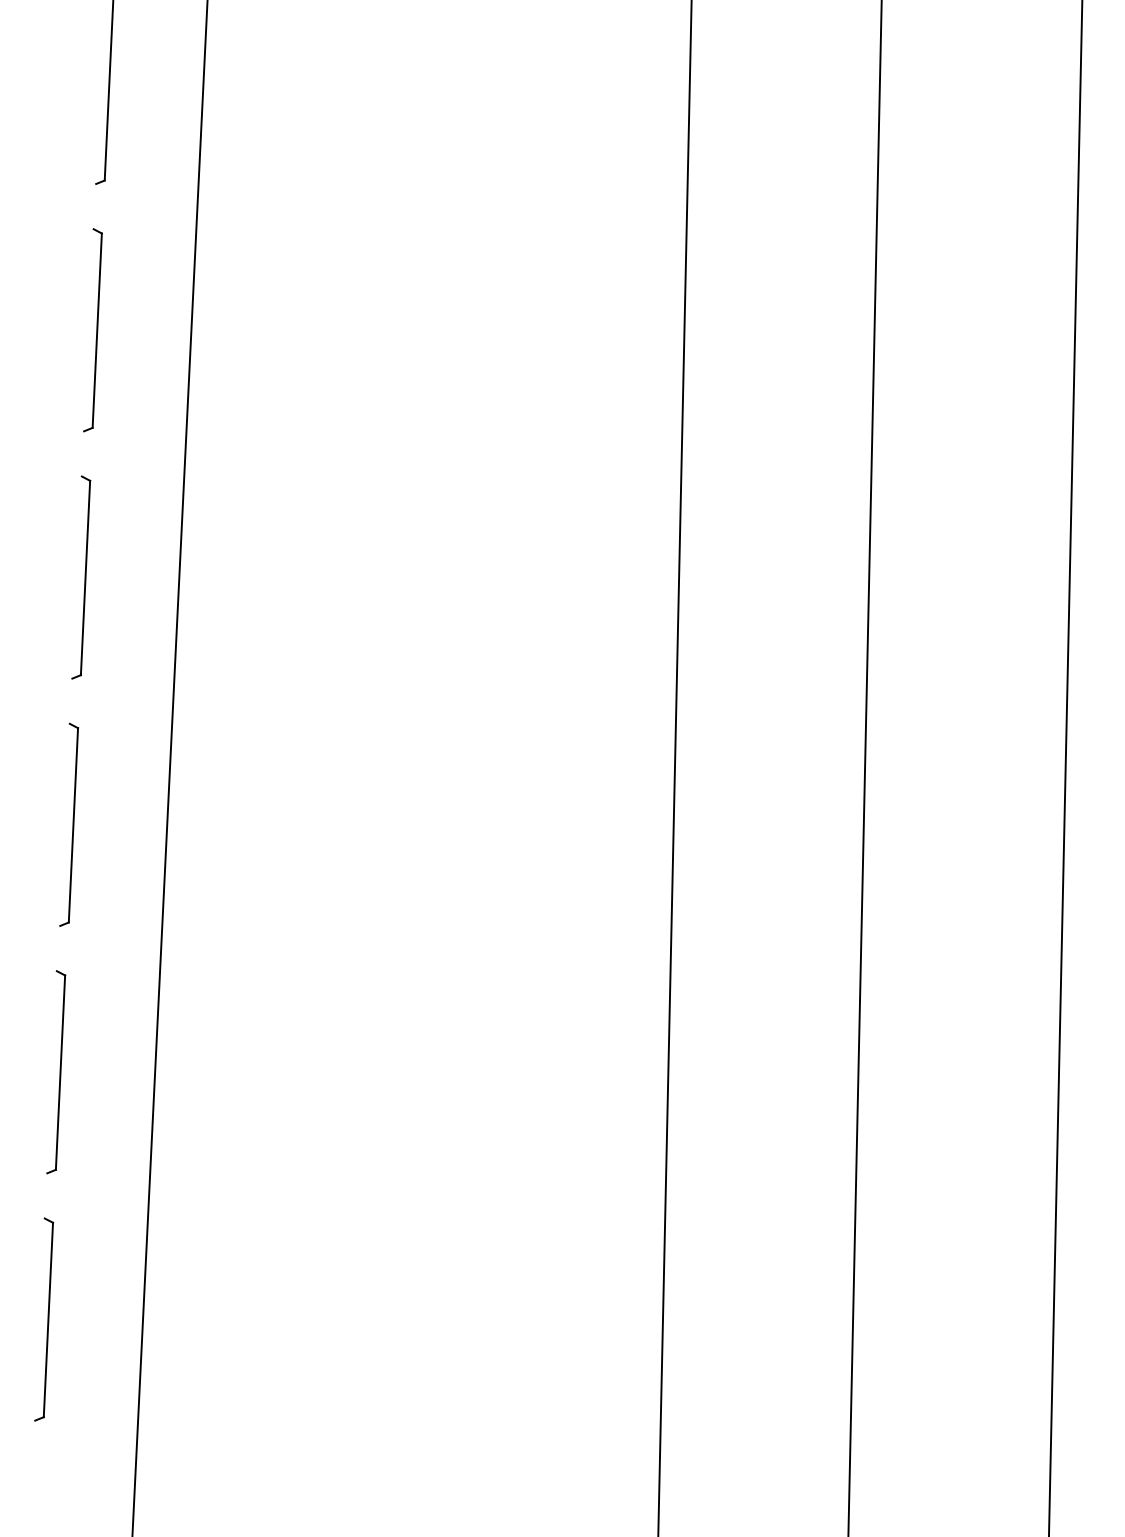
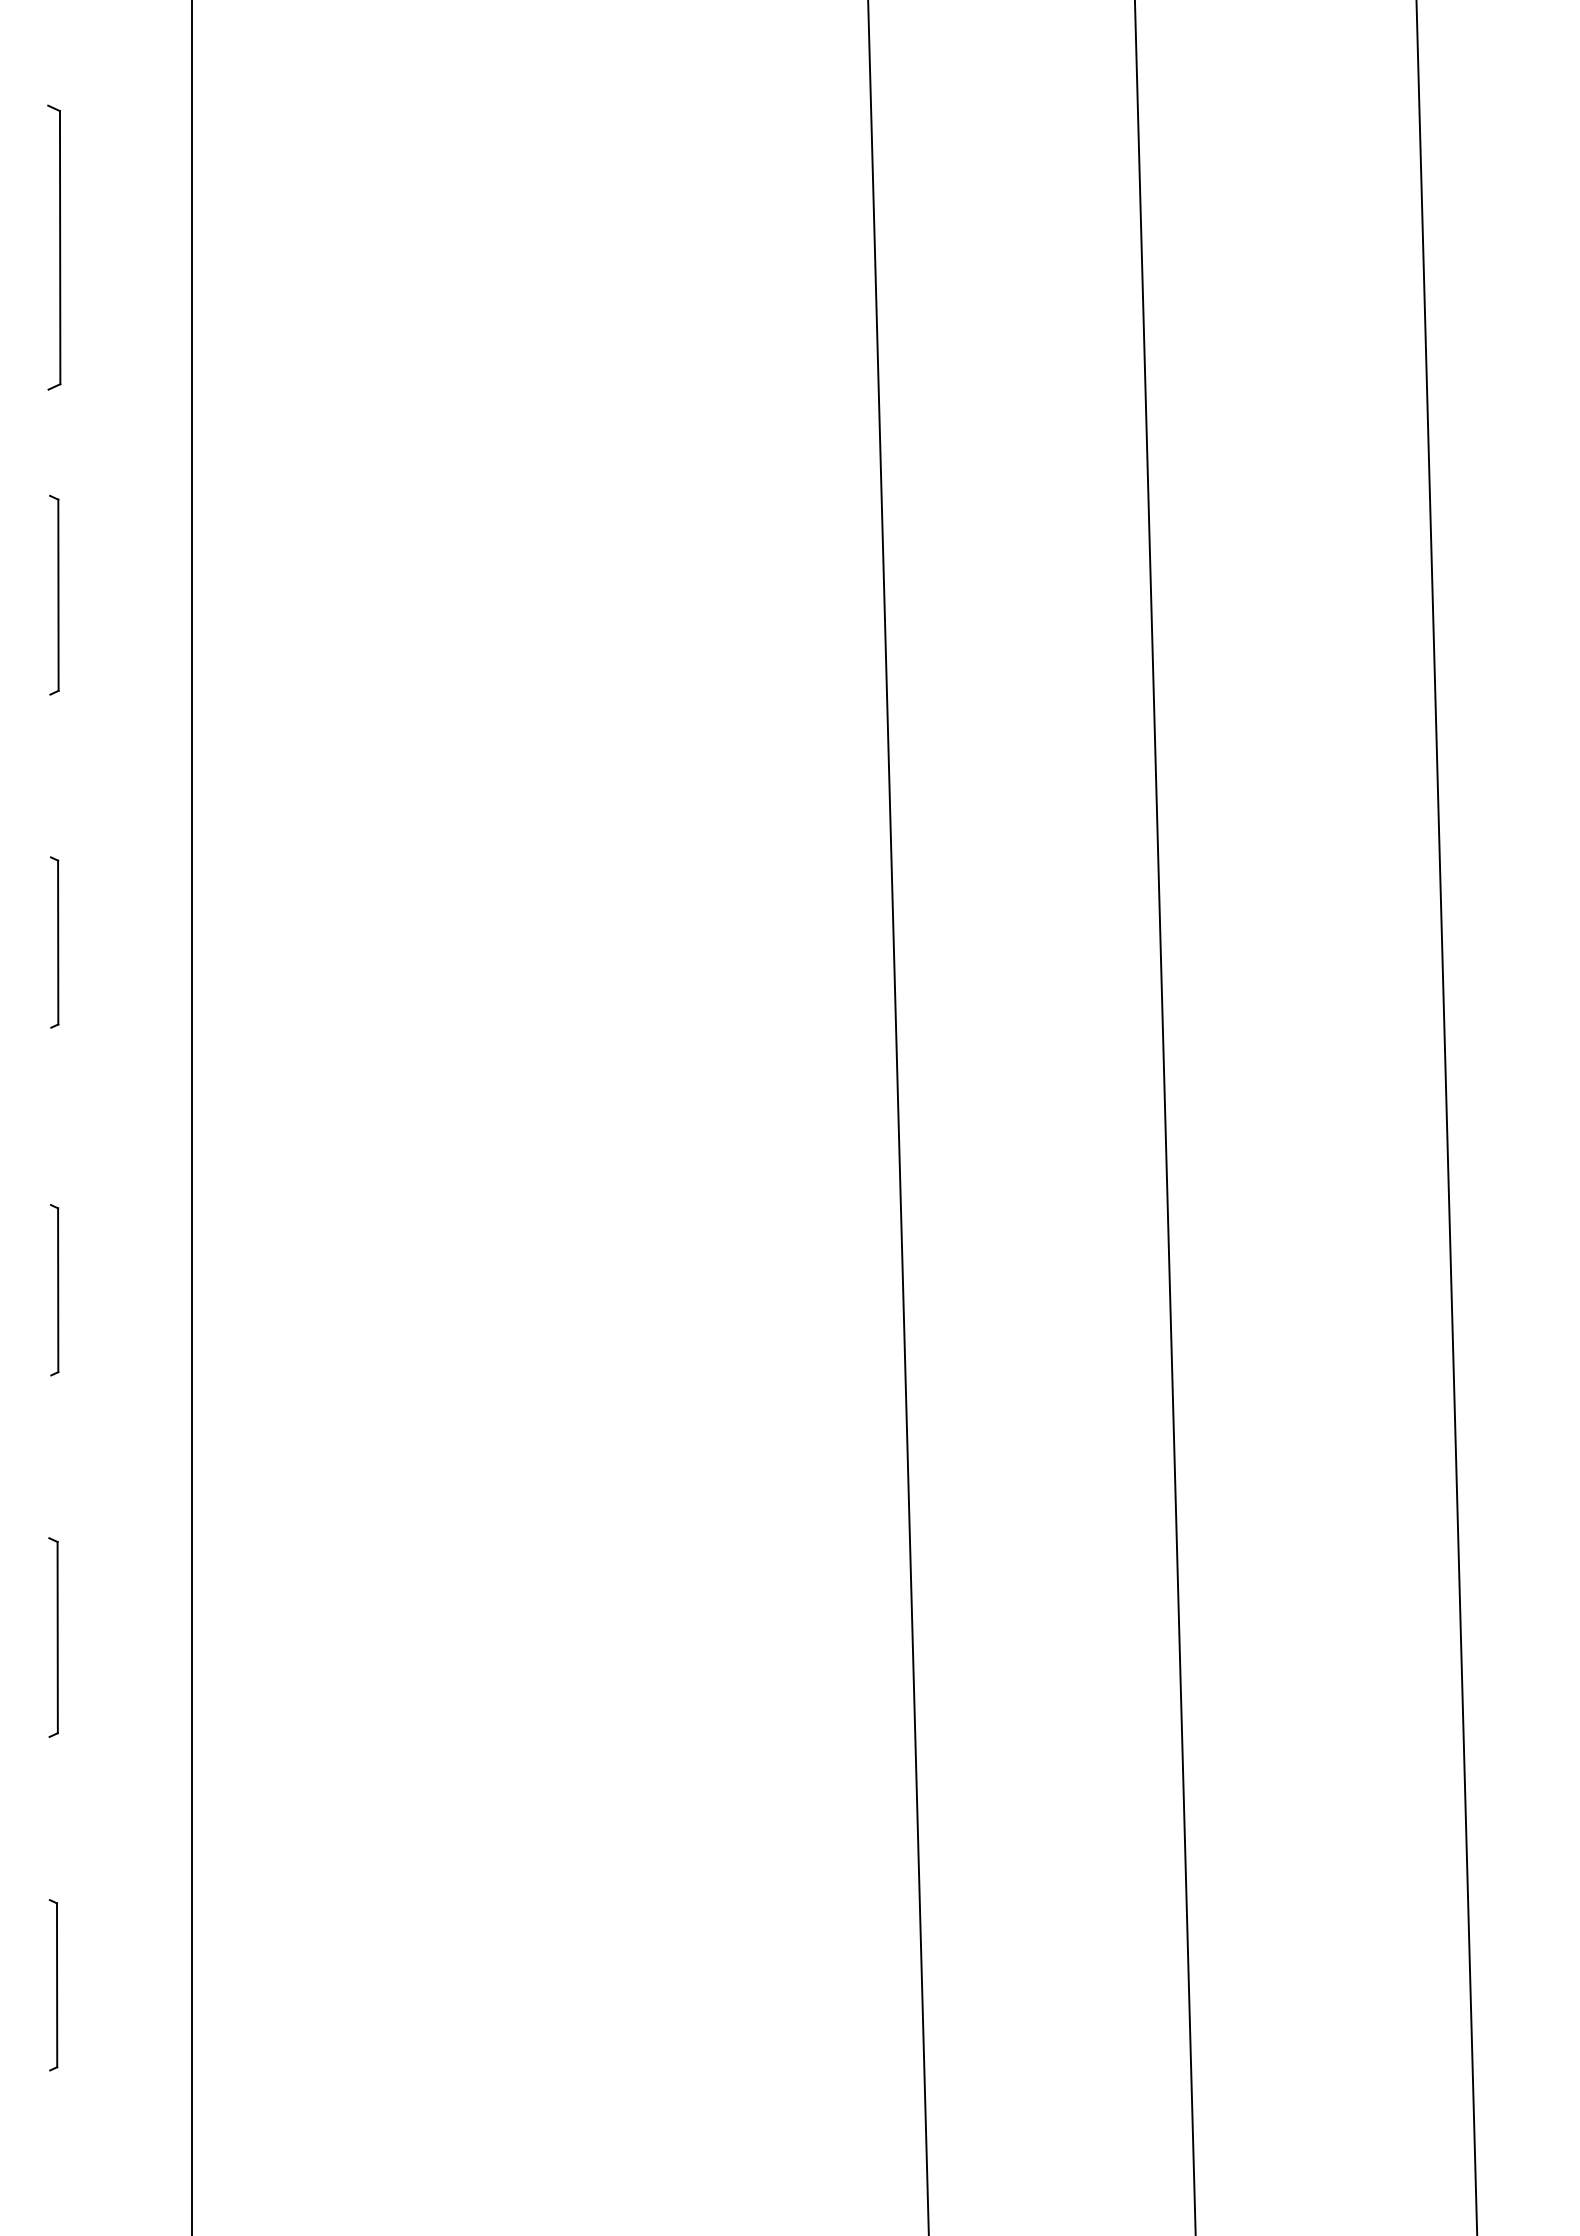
part: (93, 330) -> (54, 595), size x0.7
part: (81, 577) -> (54, 942), size x0.6
part: (69, 825) -> (54, 1290), size x0.6
part: (56, 1072) -> (53, 1637), size x0.7
part: (44, 1320) -> (53, 1985), size x0.6

